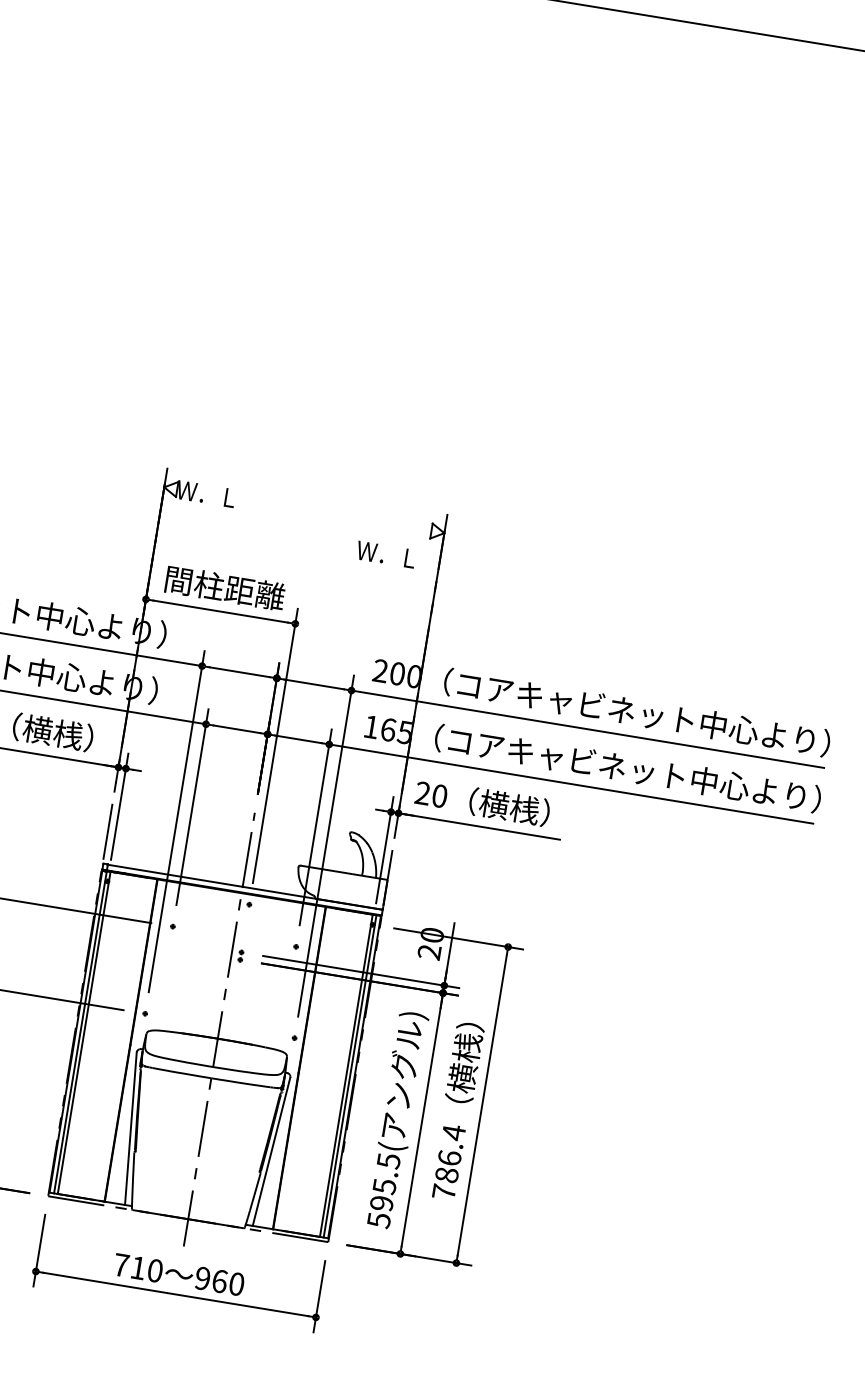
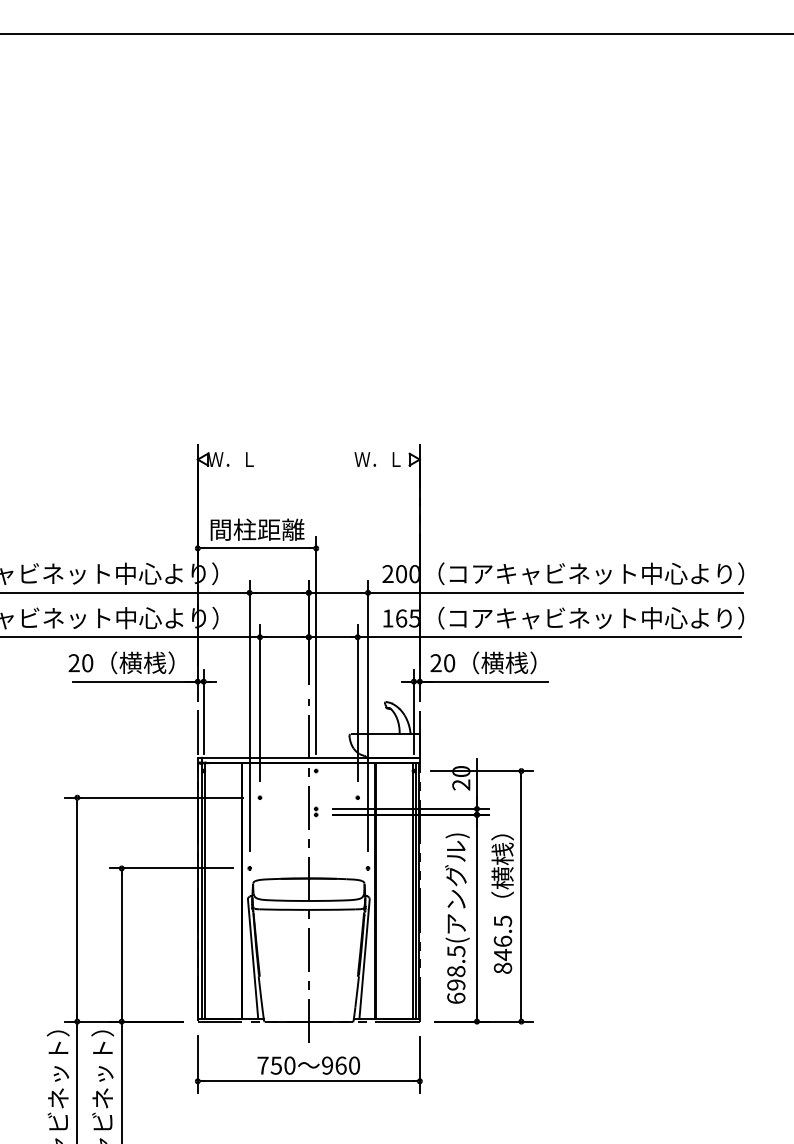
text: (386, 554) -> (377, 459), moved
text: (448, 1161) -> (502, 944), 786.4 -> 846.5
text: (381, 1204) -> (456, 985), 595.5( -> 698.5(
text: (137, 1267) -> (275, 1065), 710 -> 750

